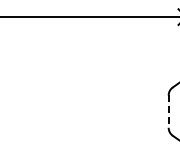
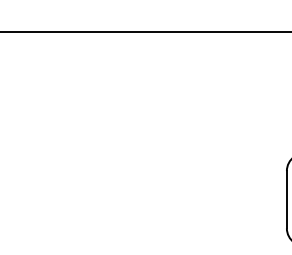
line: (168, 112) -> (286, 201), dashed -> solid

